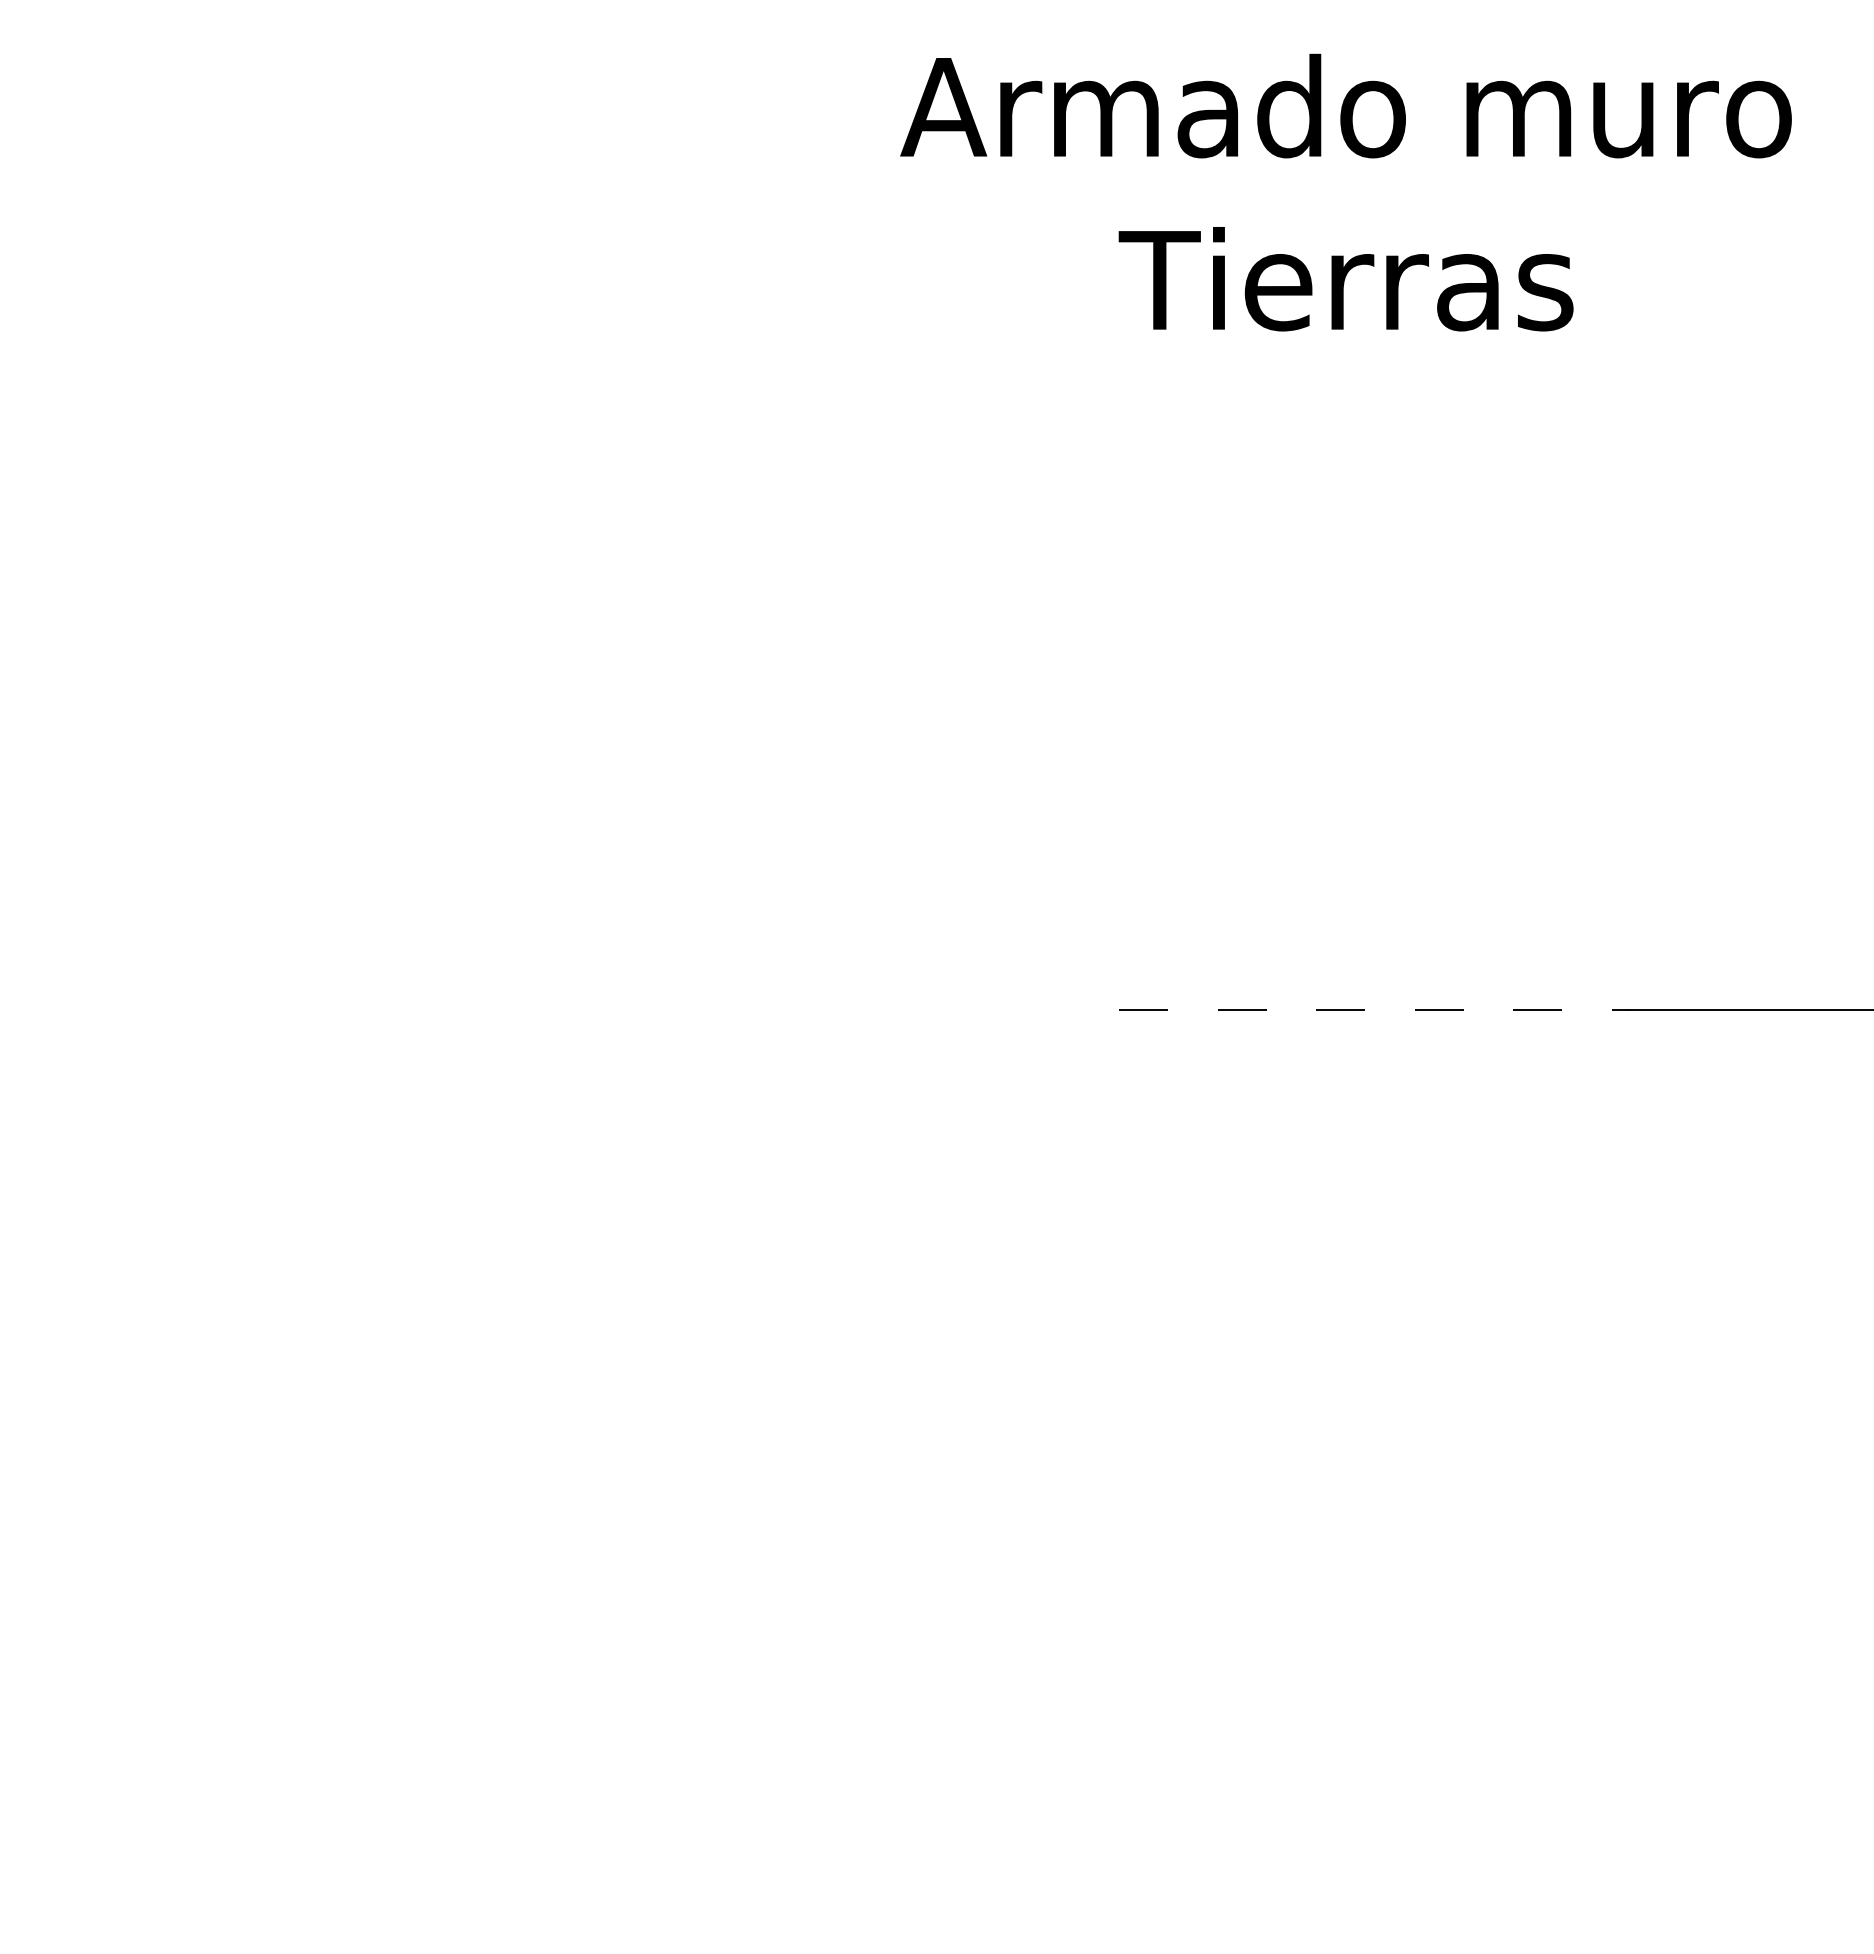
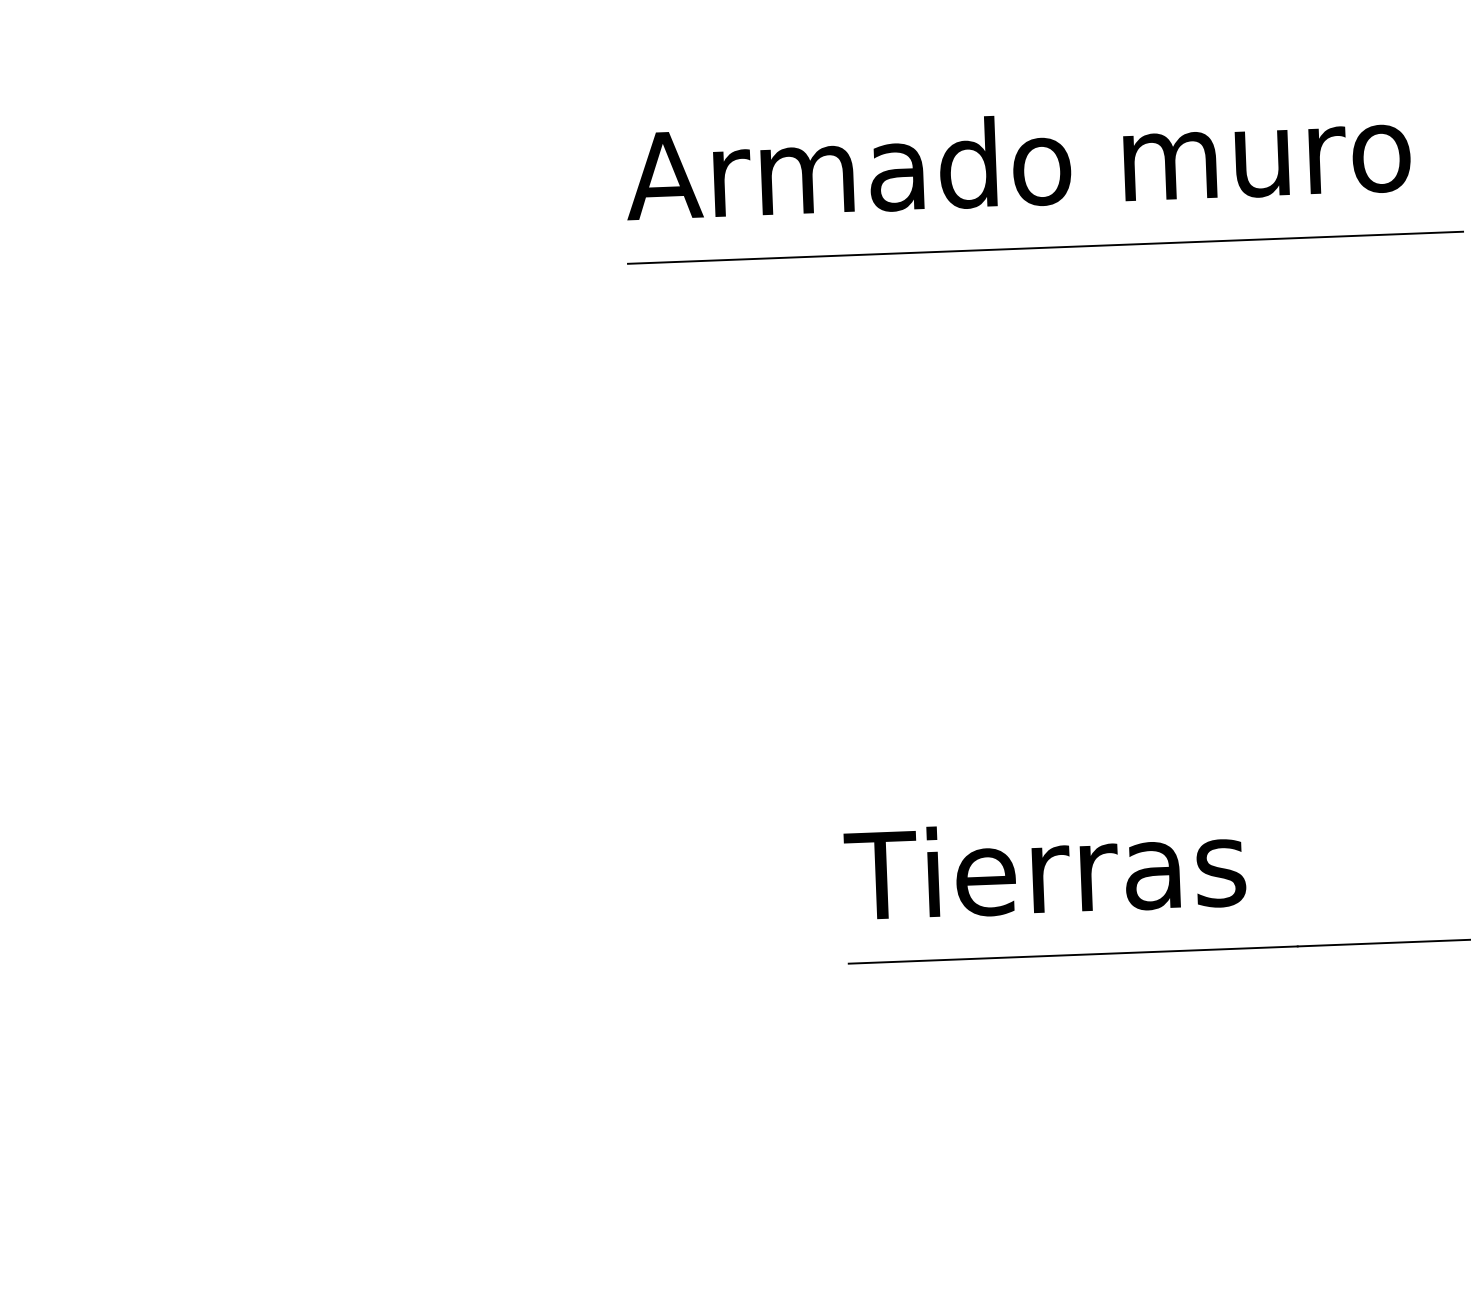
line: (1373, 205) -> (1045, 247), added
text: (1345, 279) -> (1044, 868), moved
line: (1374, 1009) -> (1073, 954), dashed -> solid

